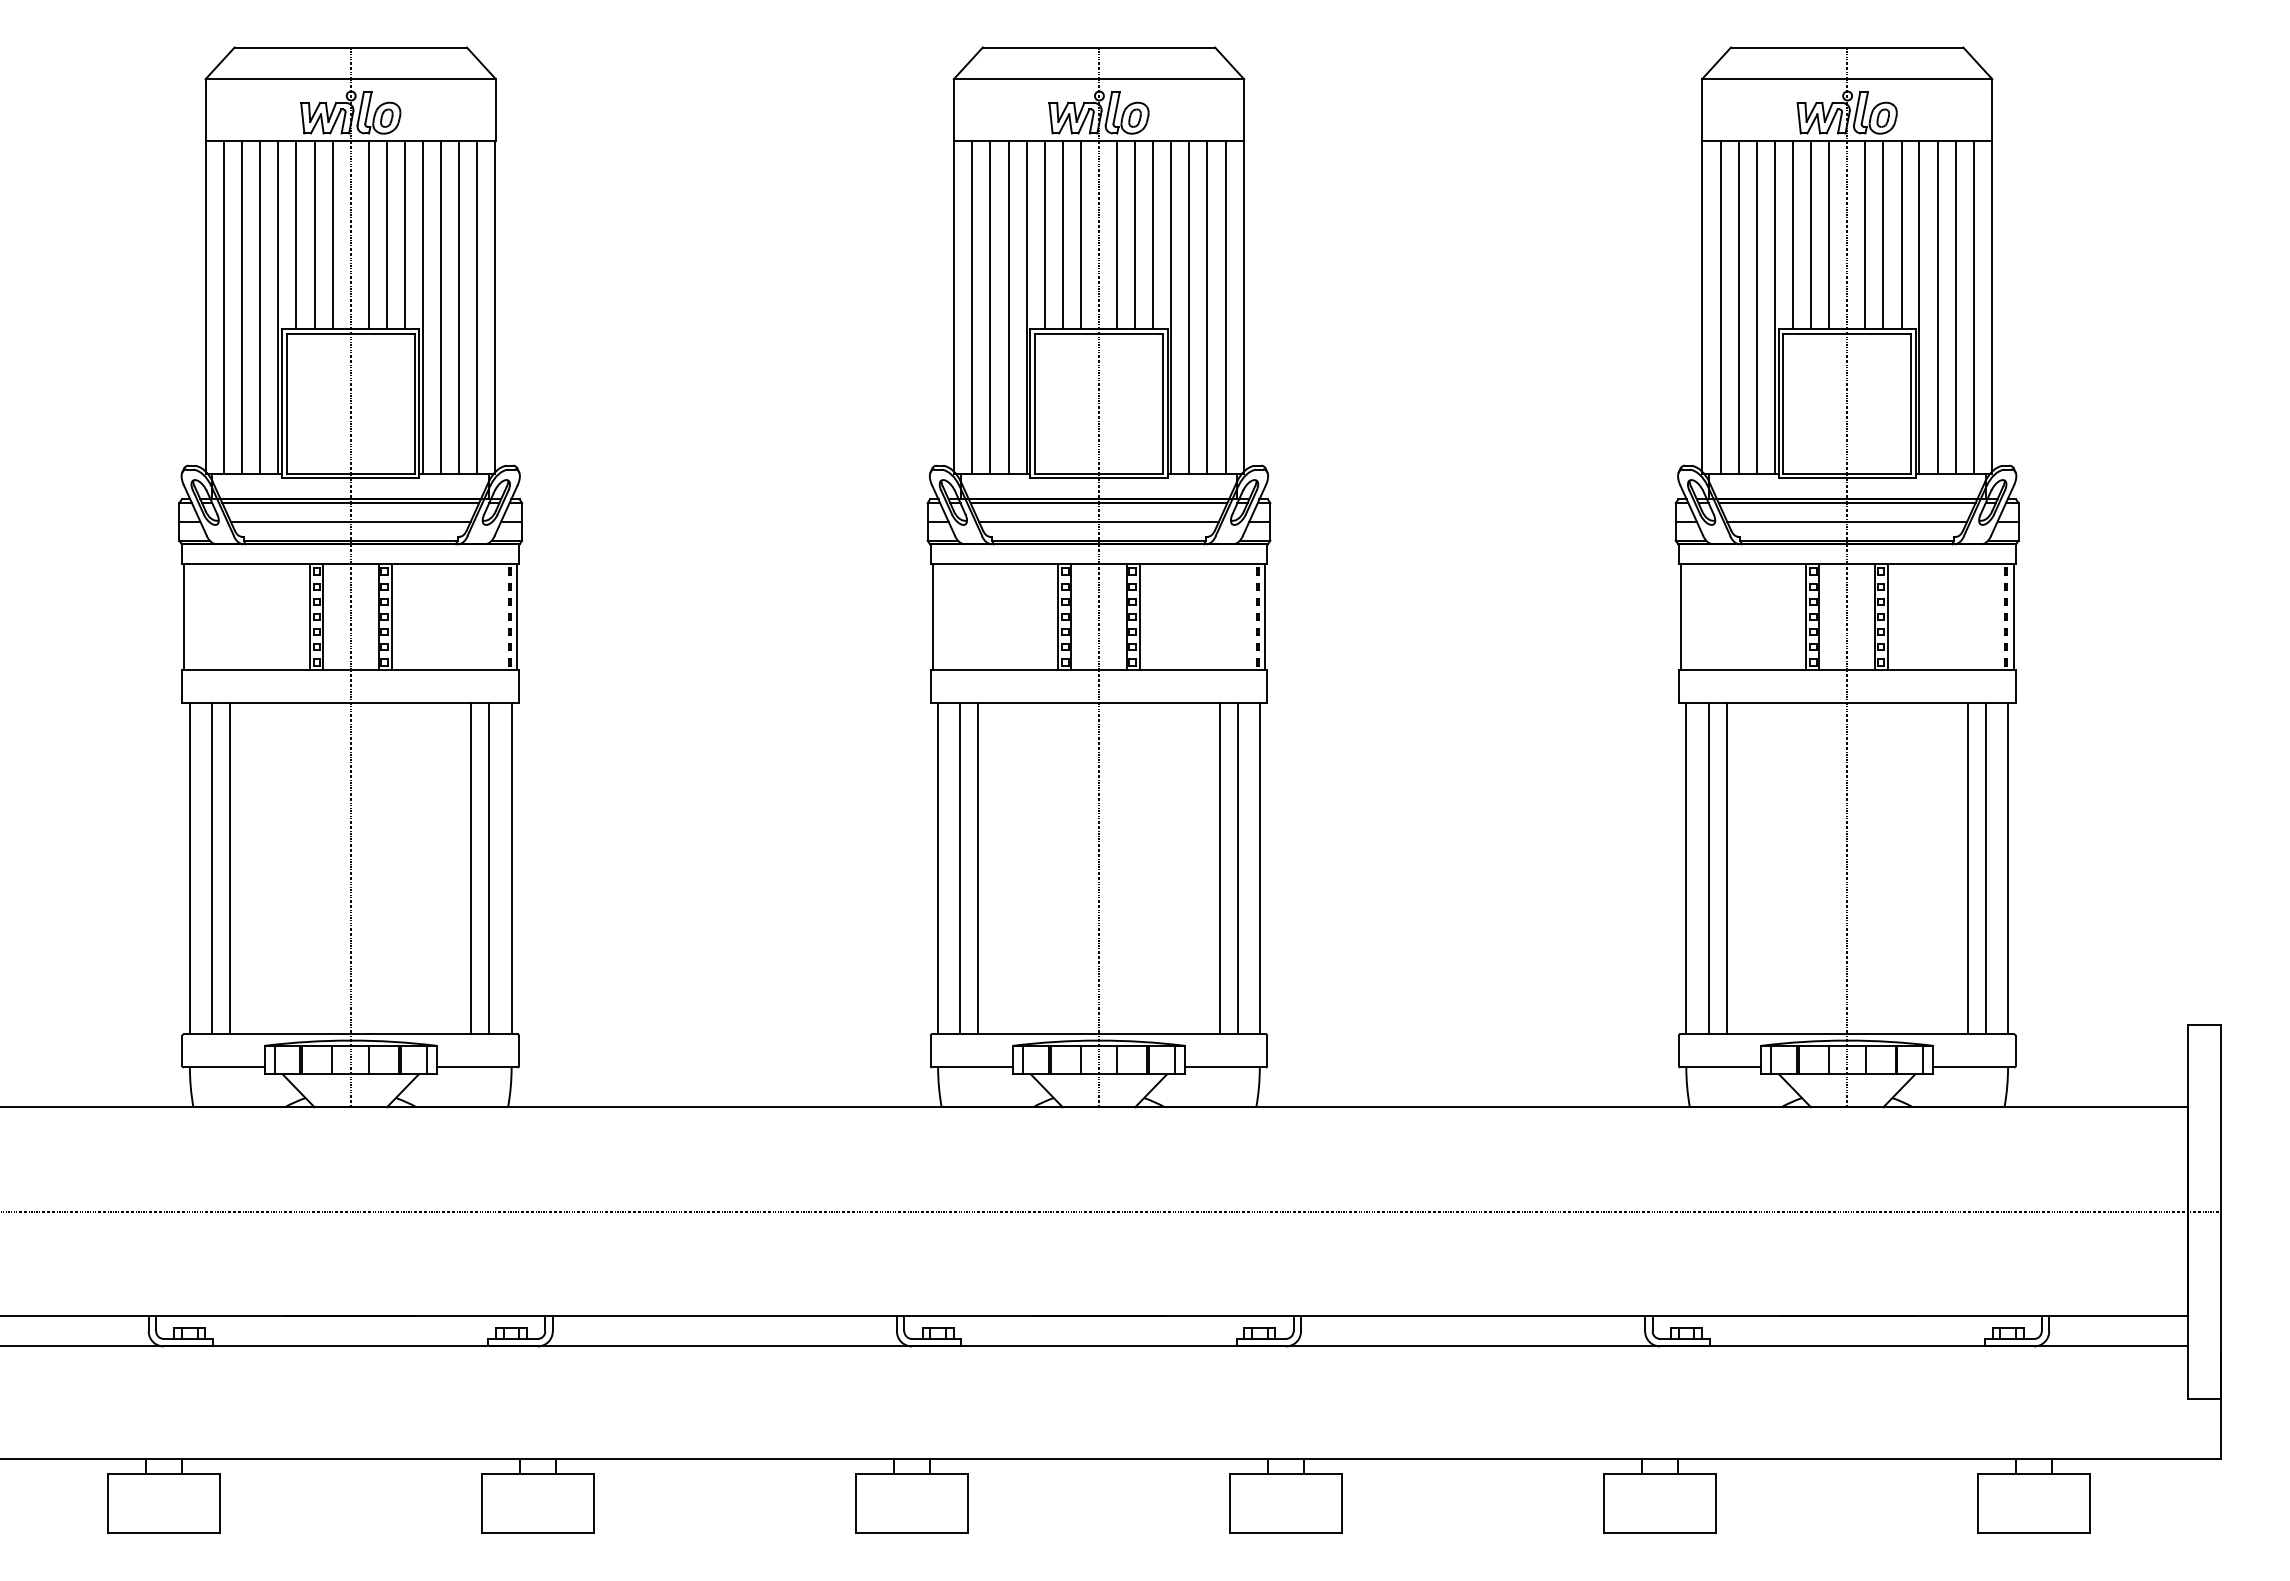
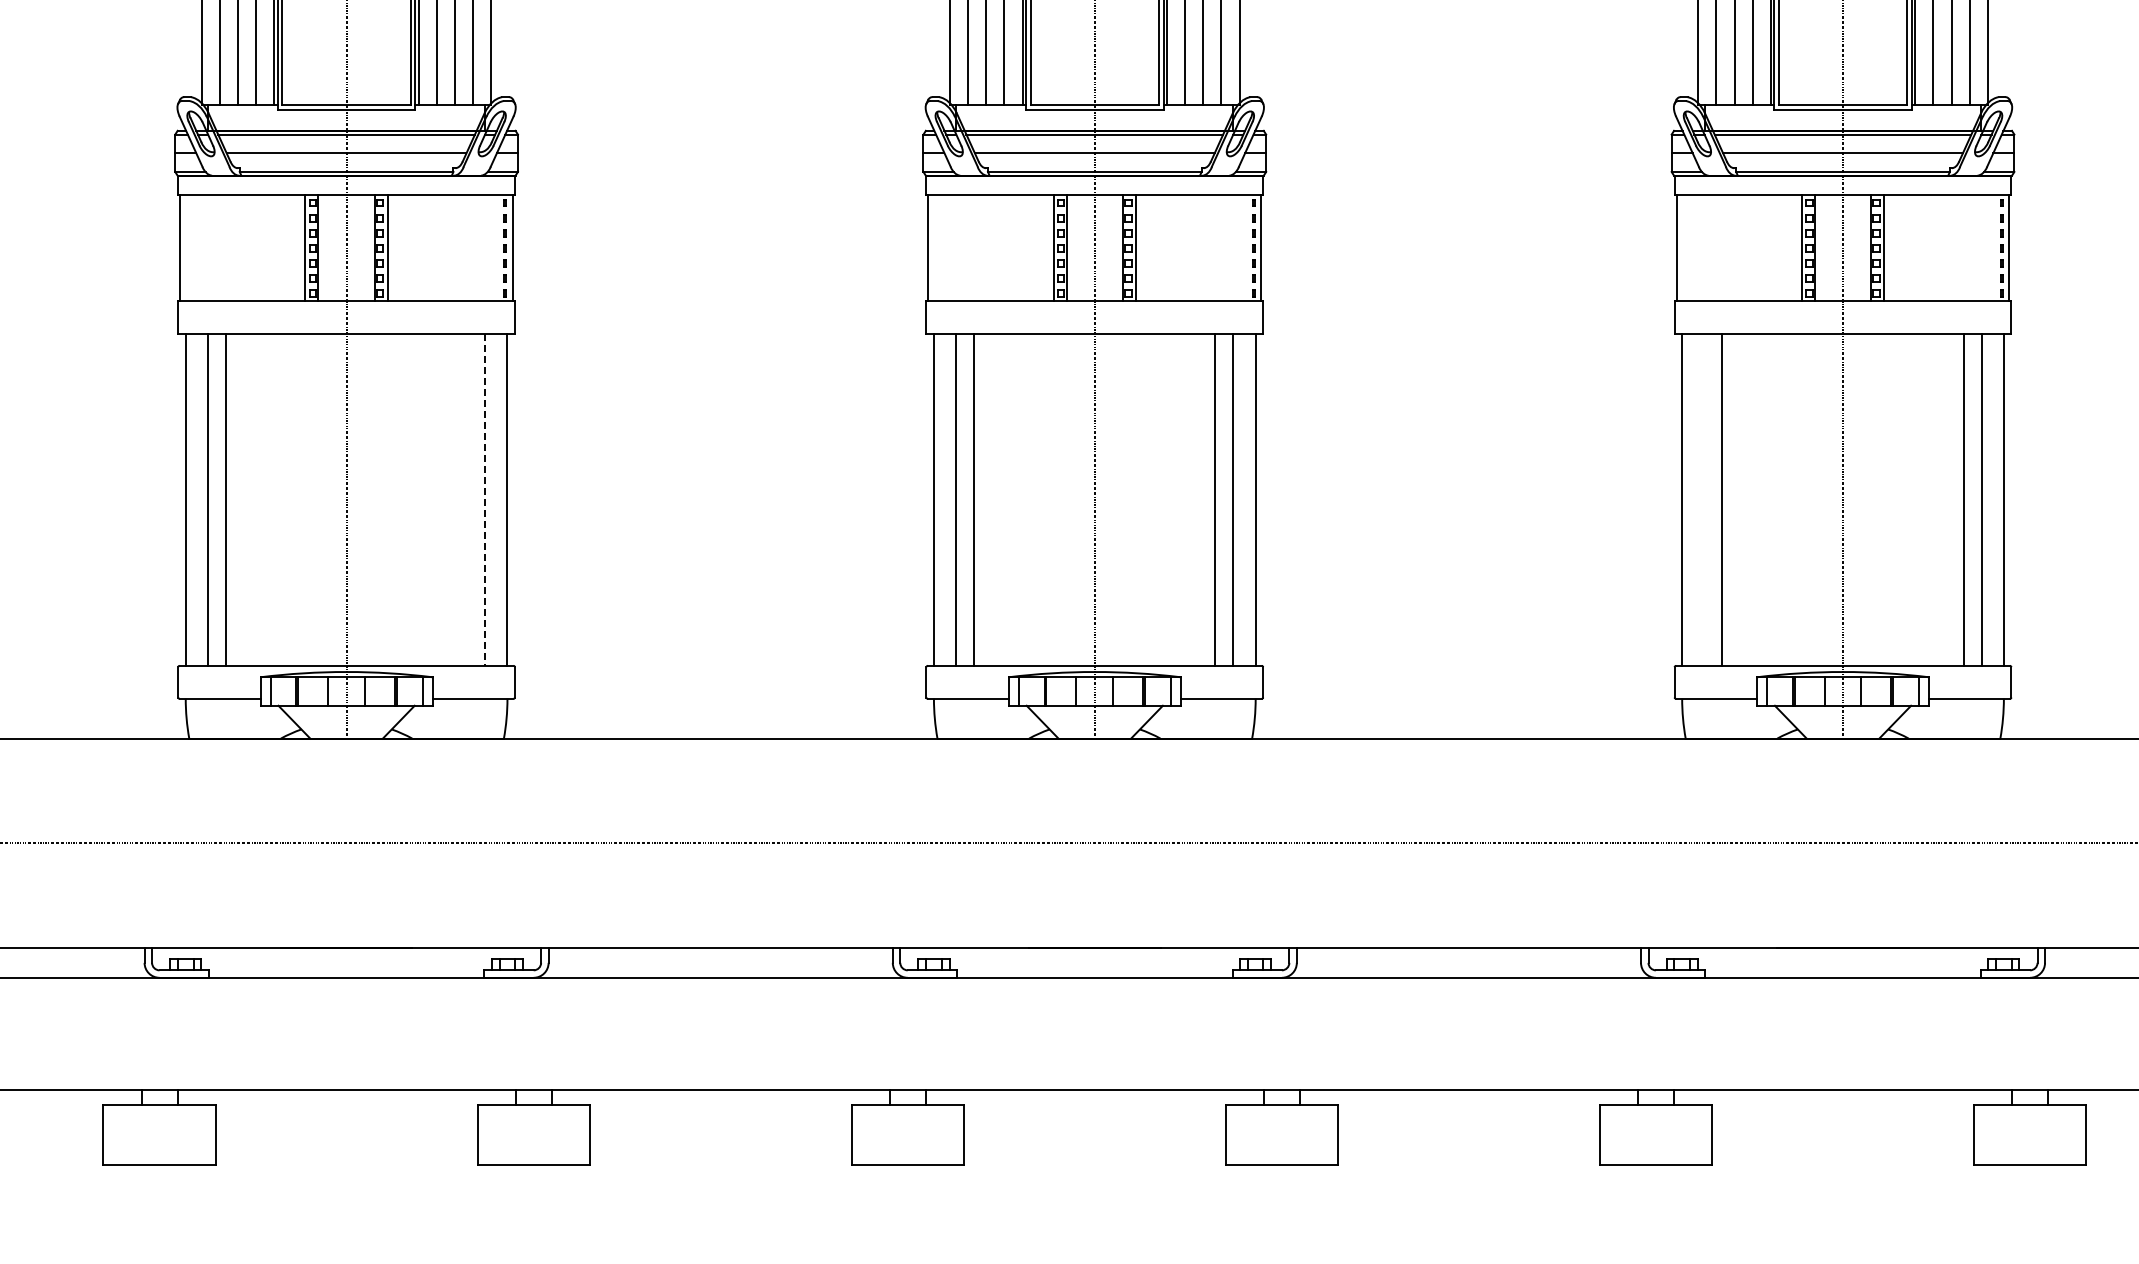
line: (471, 868) -> (467, 499), removed
line: (489, 868) -> (485, 499), solid -> dashed
line: (1708, 868) -> (1704, 499), removed

